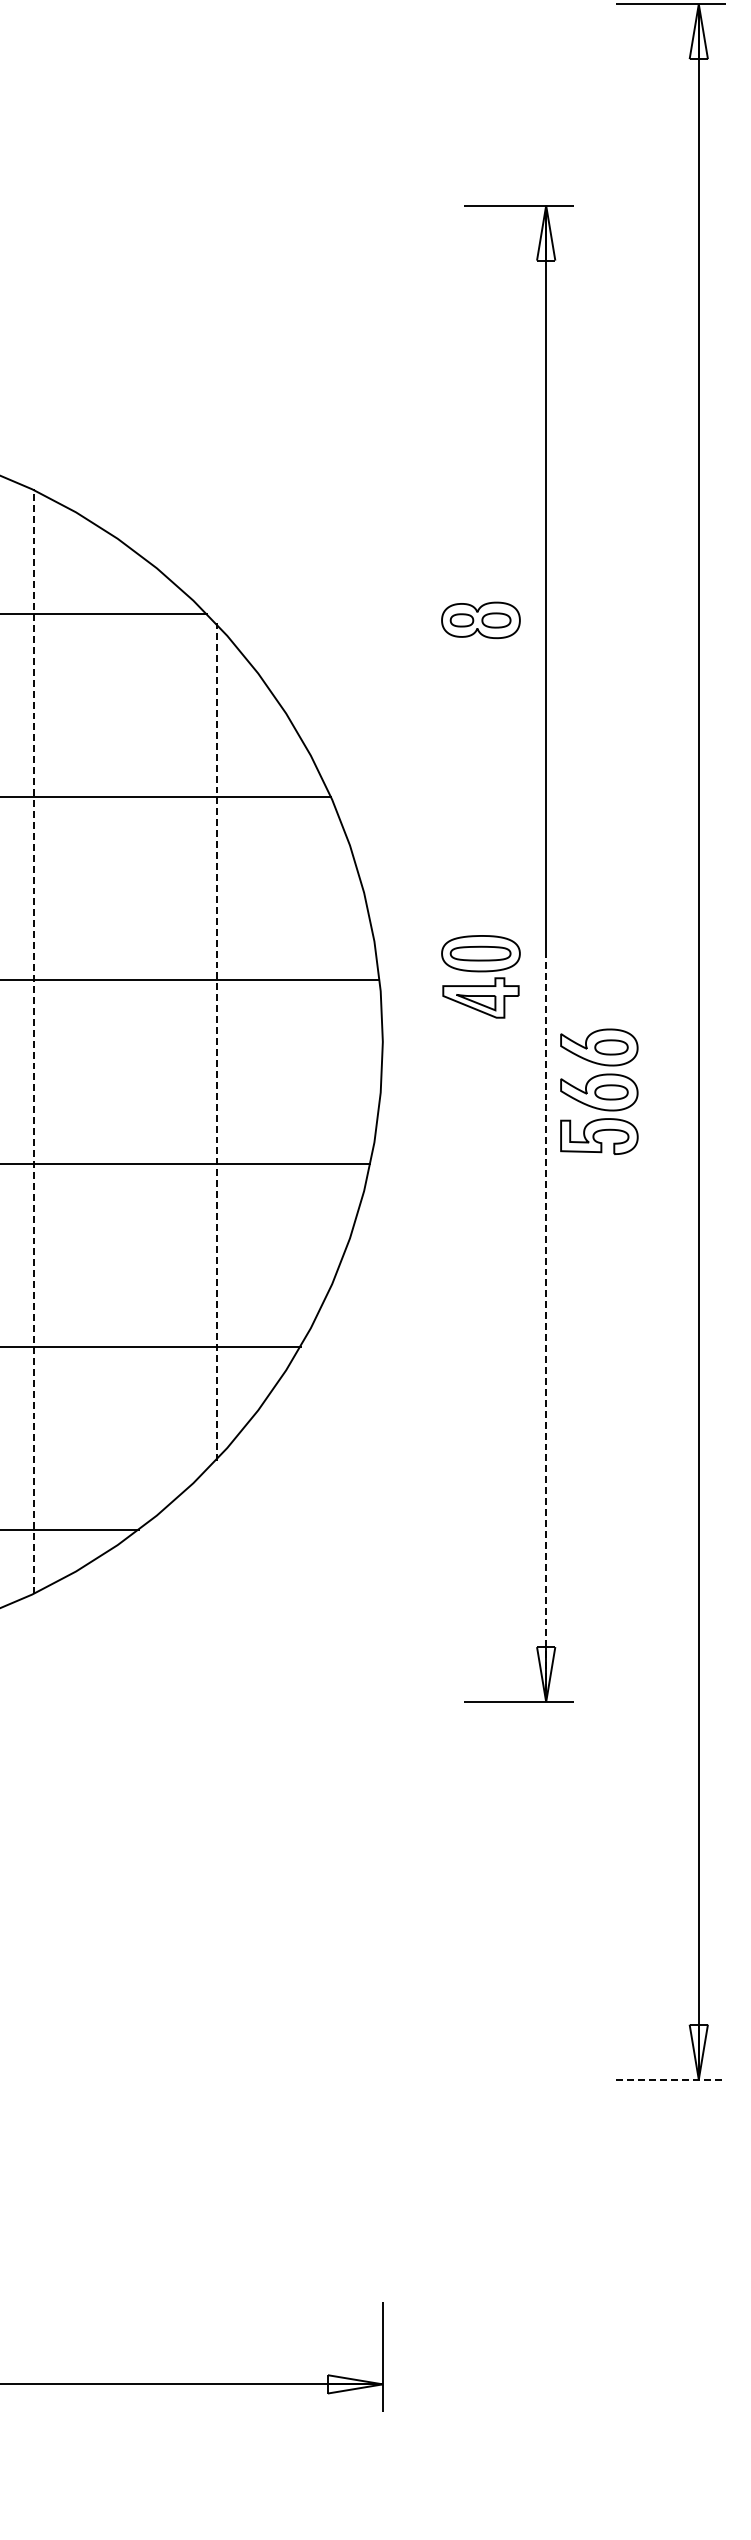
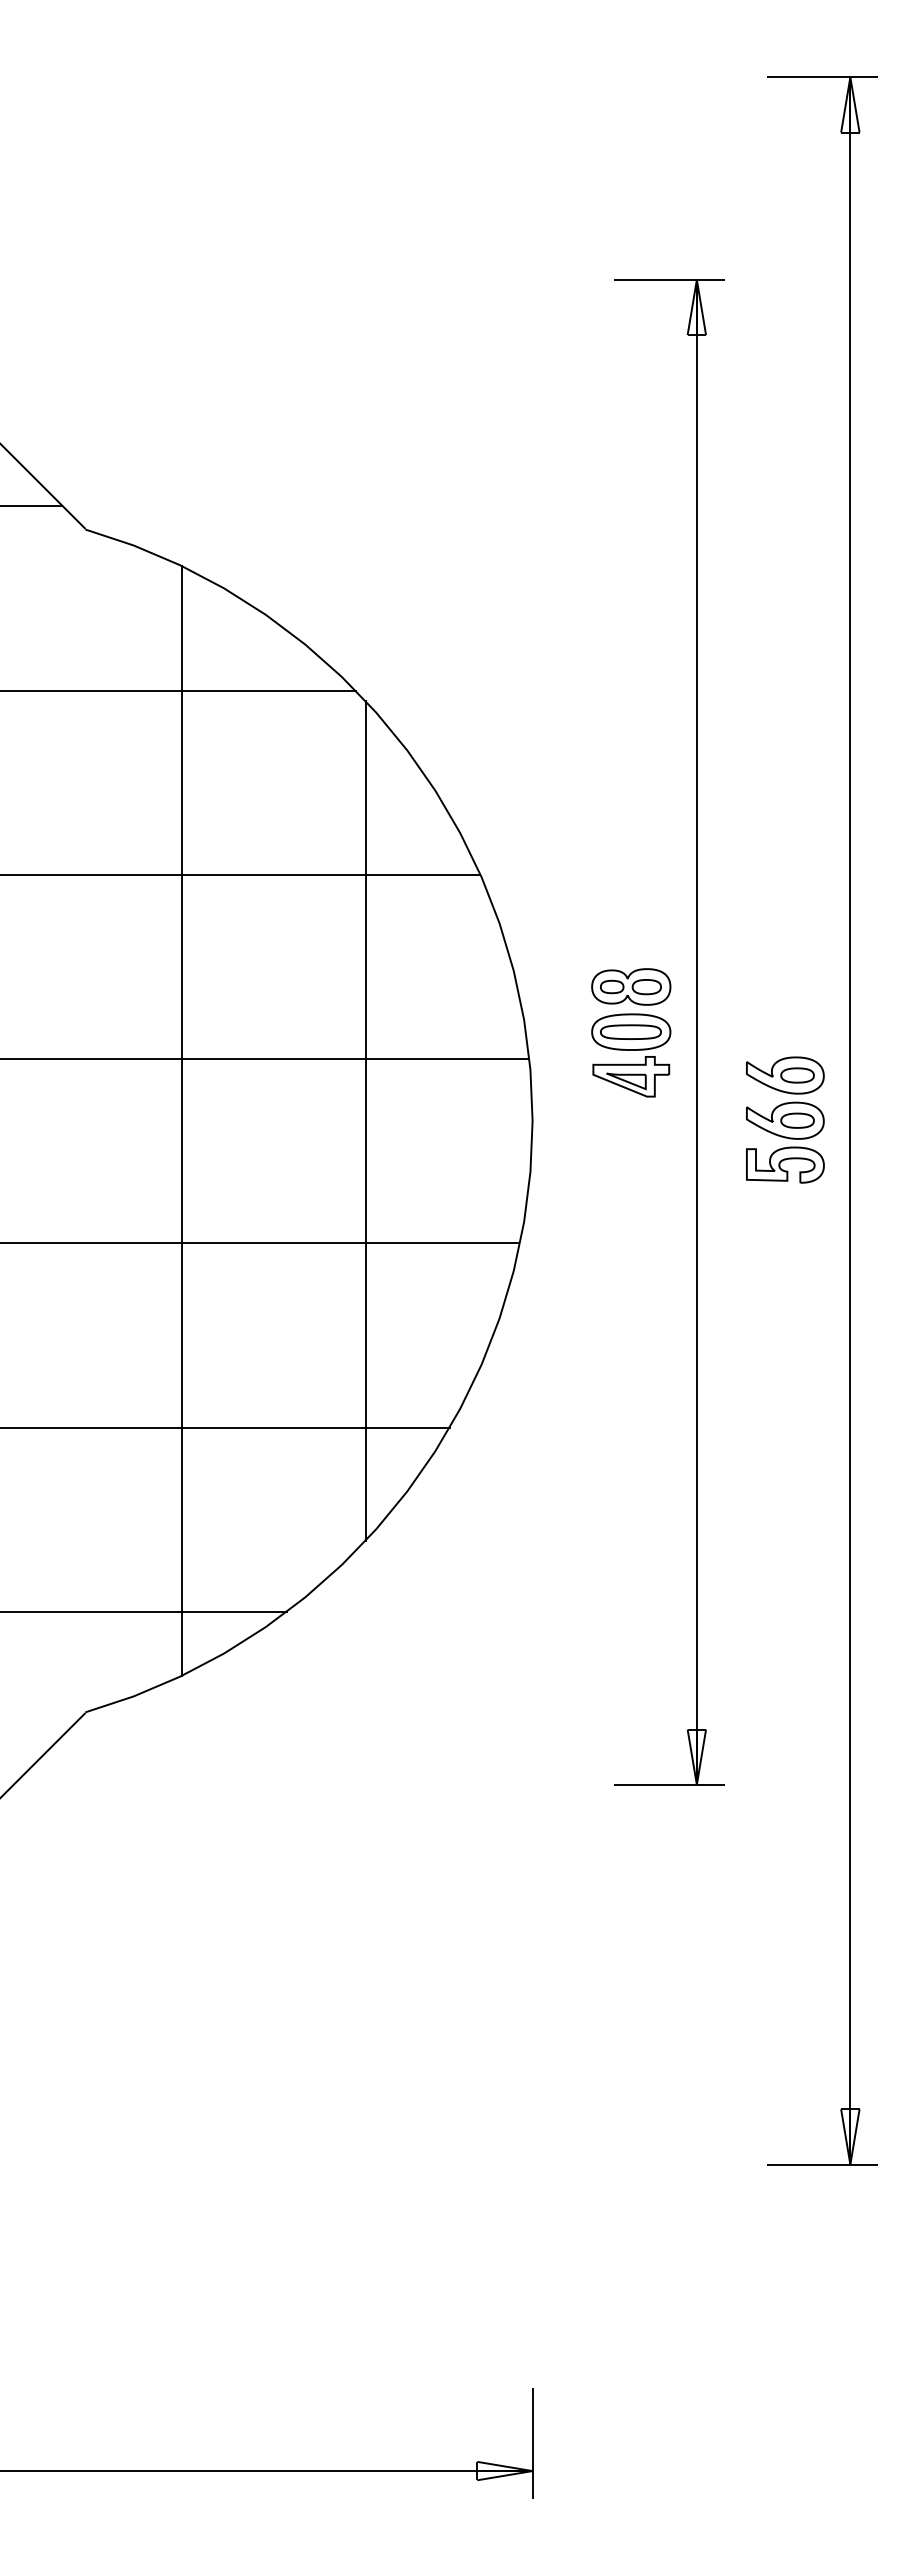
part: (481, 619) -> (631, 986), moved
line: (33, 1041) -> (181, 1120), dashed -> solid
line: (216, 1041) -> (365, 1120), dashed -> solid
part: (599, 1091) -> (785, 1119), moved
line: (545, 1327) -> (696, 1408), dashed -> solid
line: (672, 2079) -> (823, 2164), dashed -> solid

